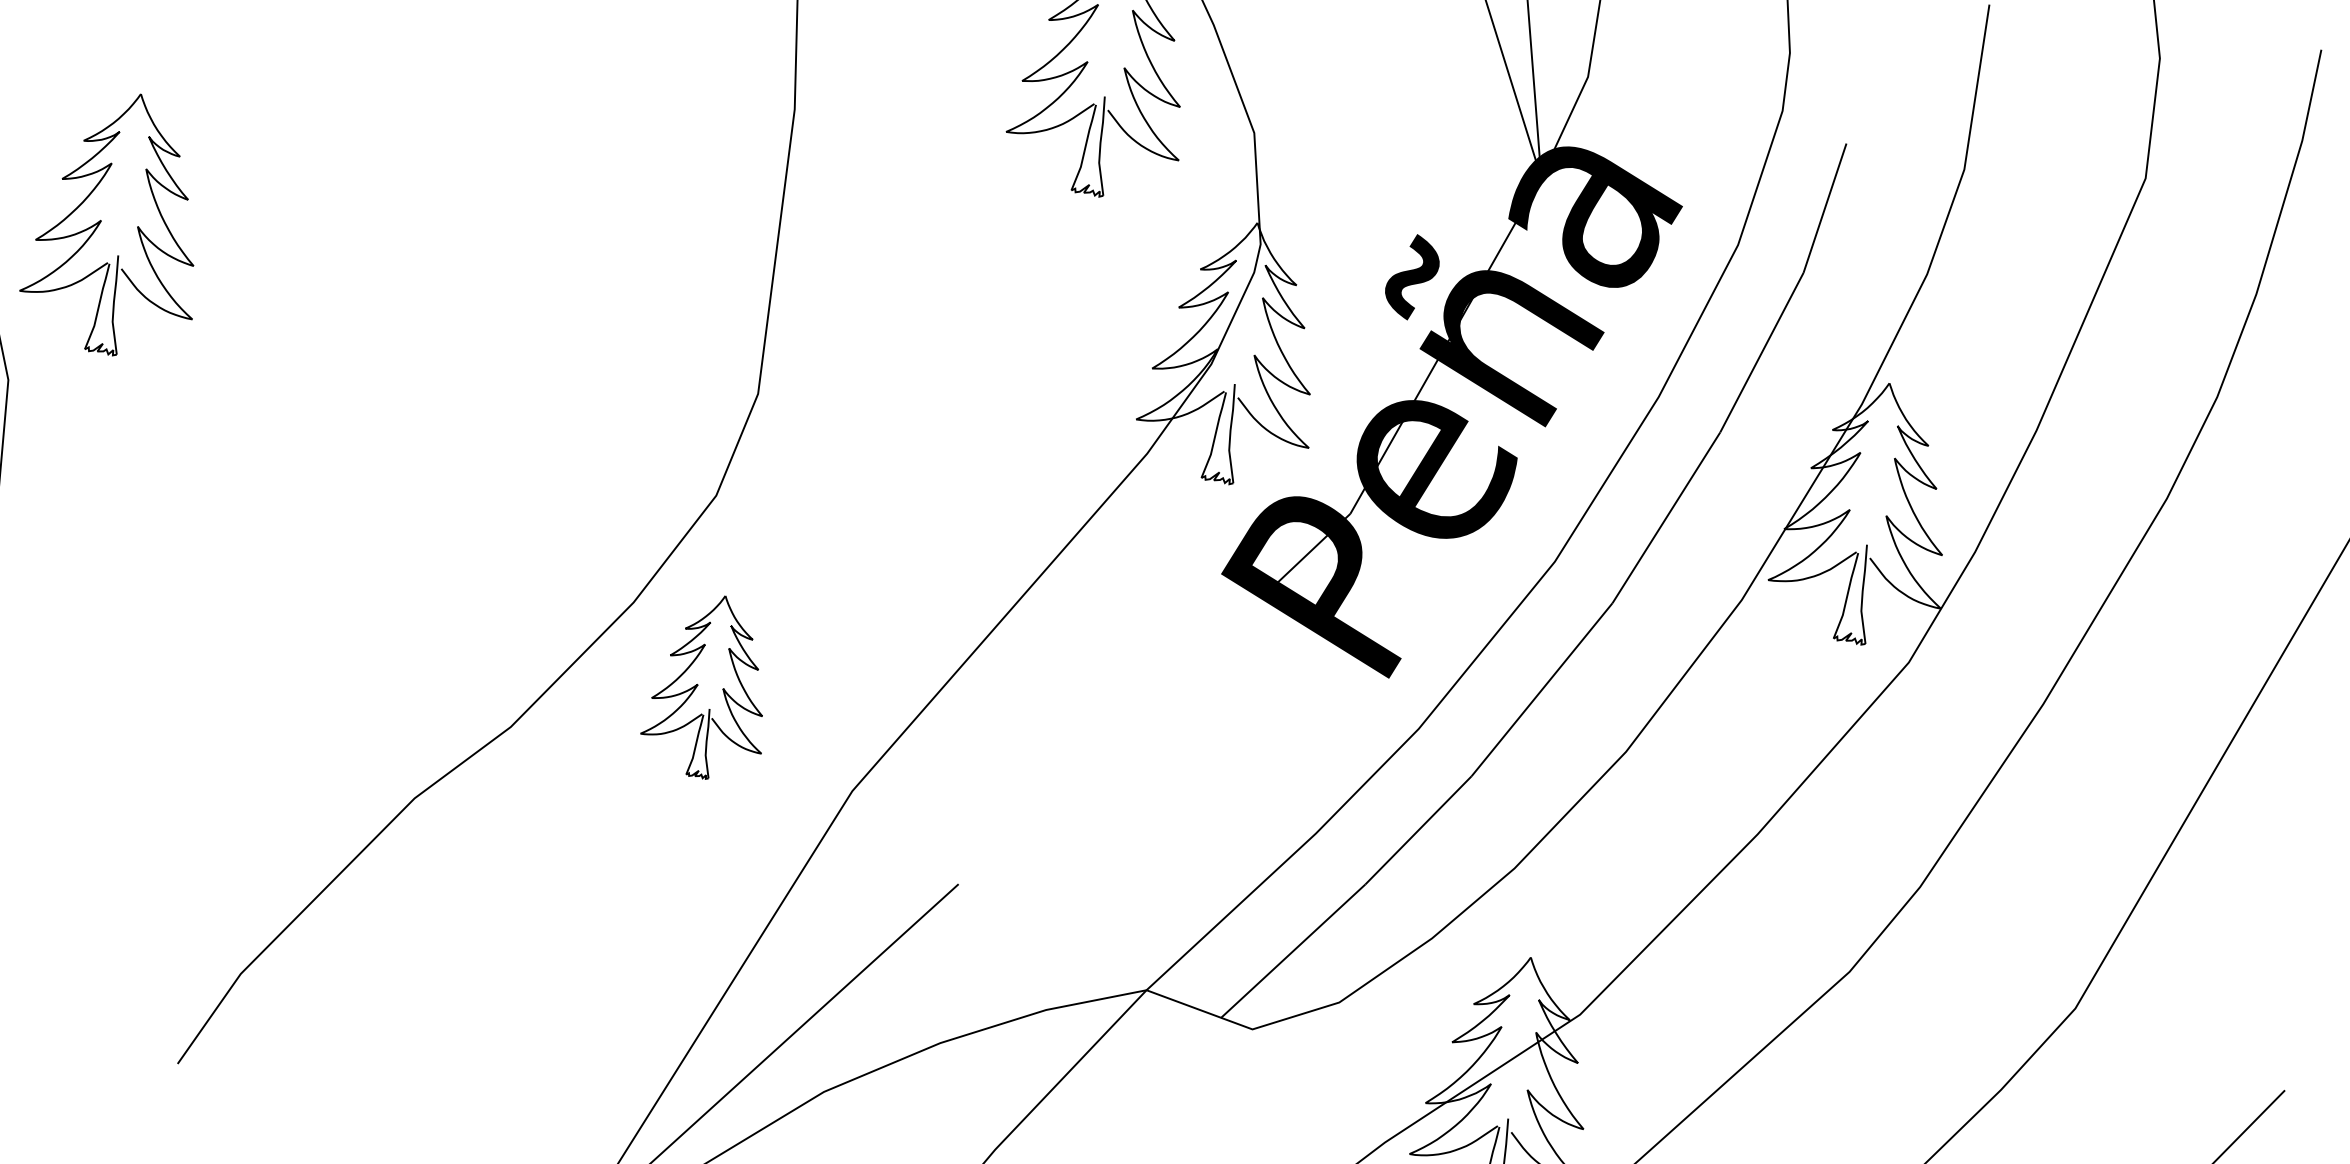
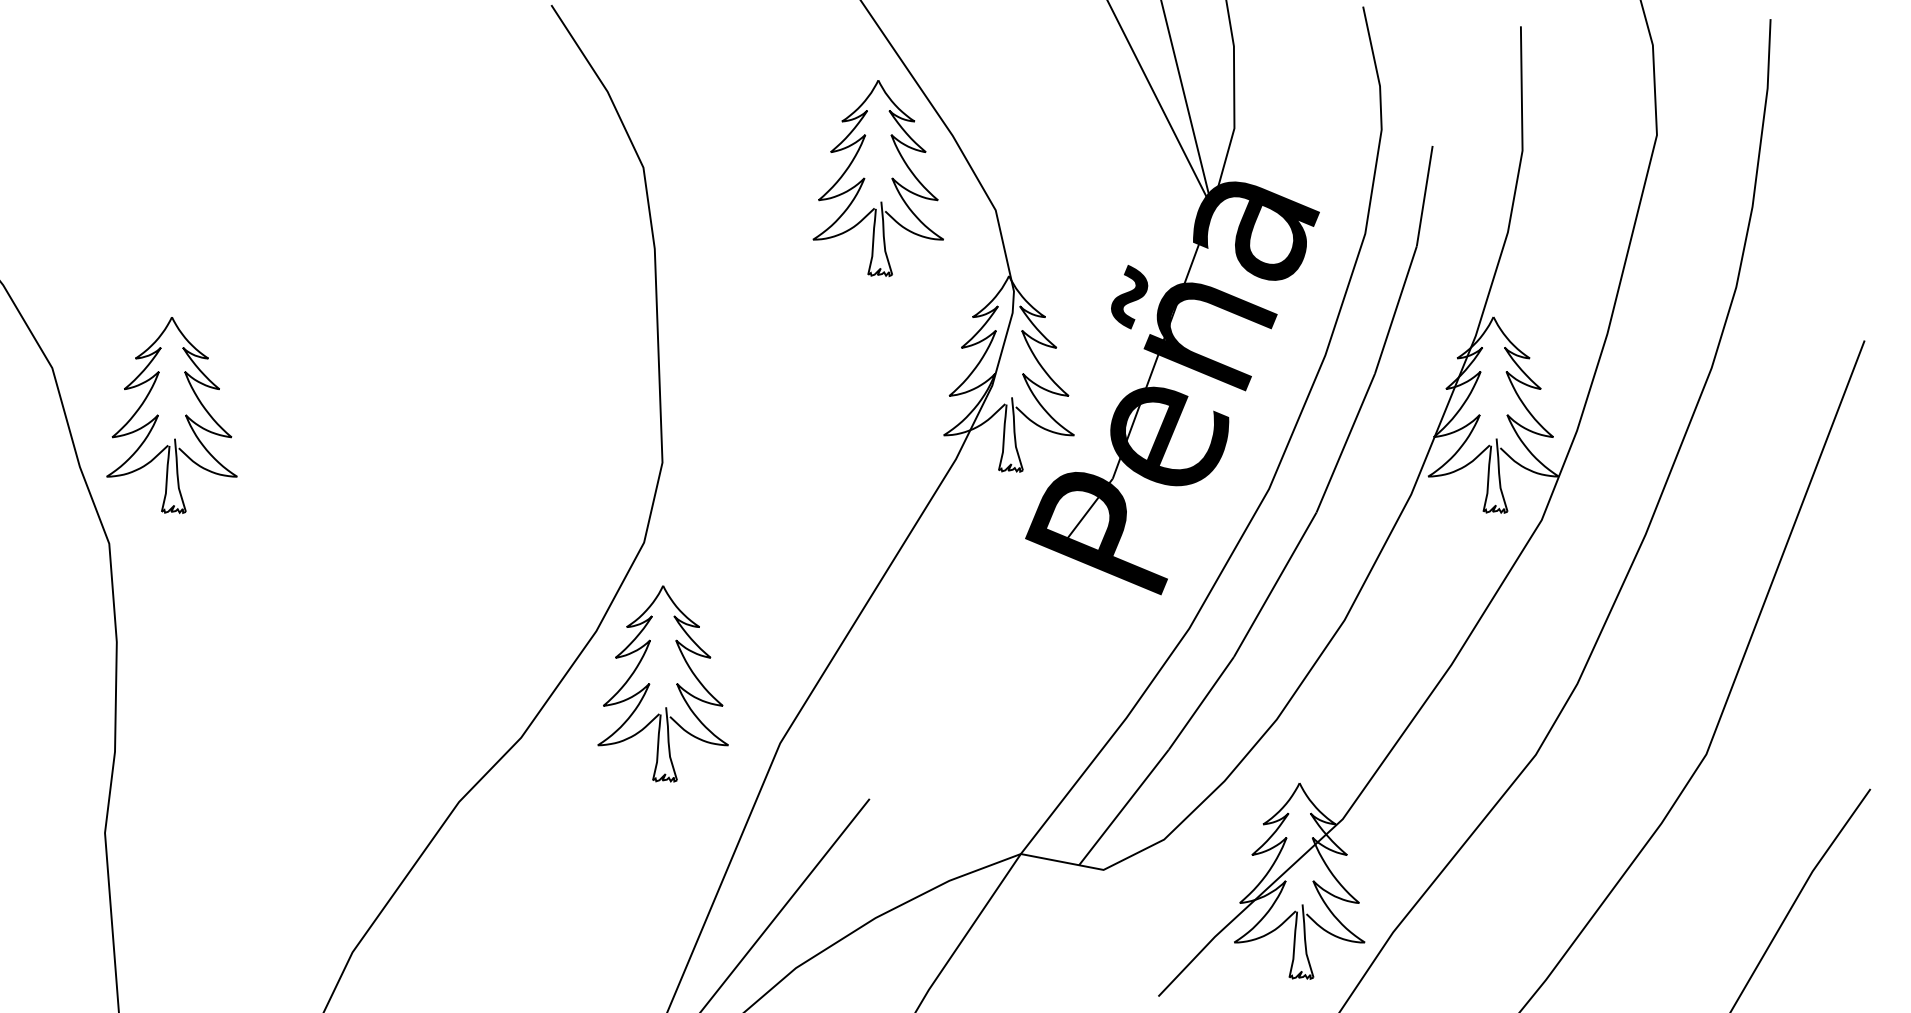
part: (709, 686) -> (662, 683), size x1.43

